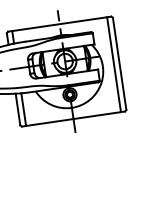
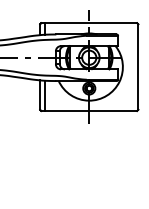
line: (114, 65) -> (133, 67), removed

